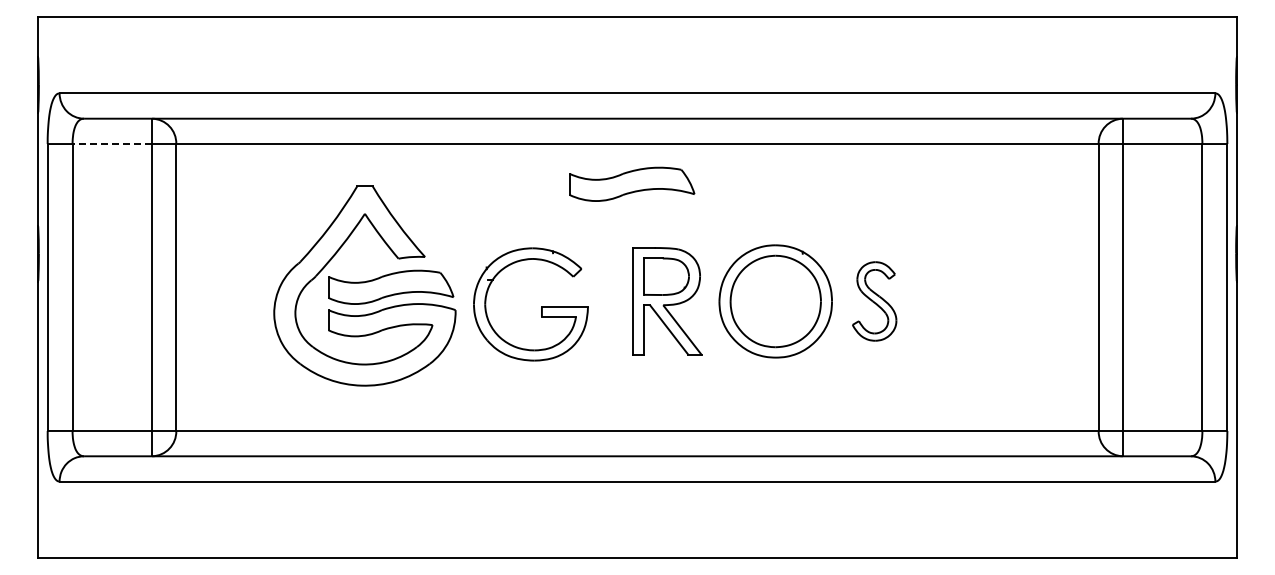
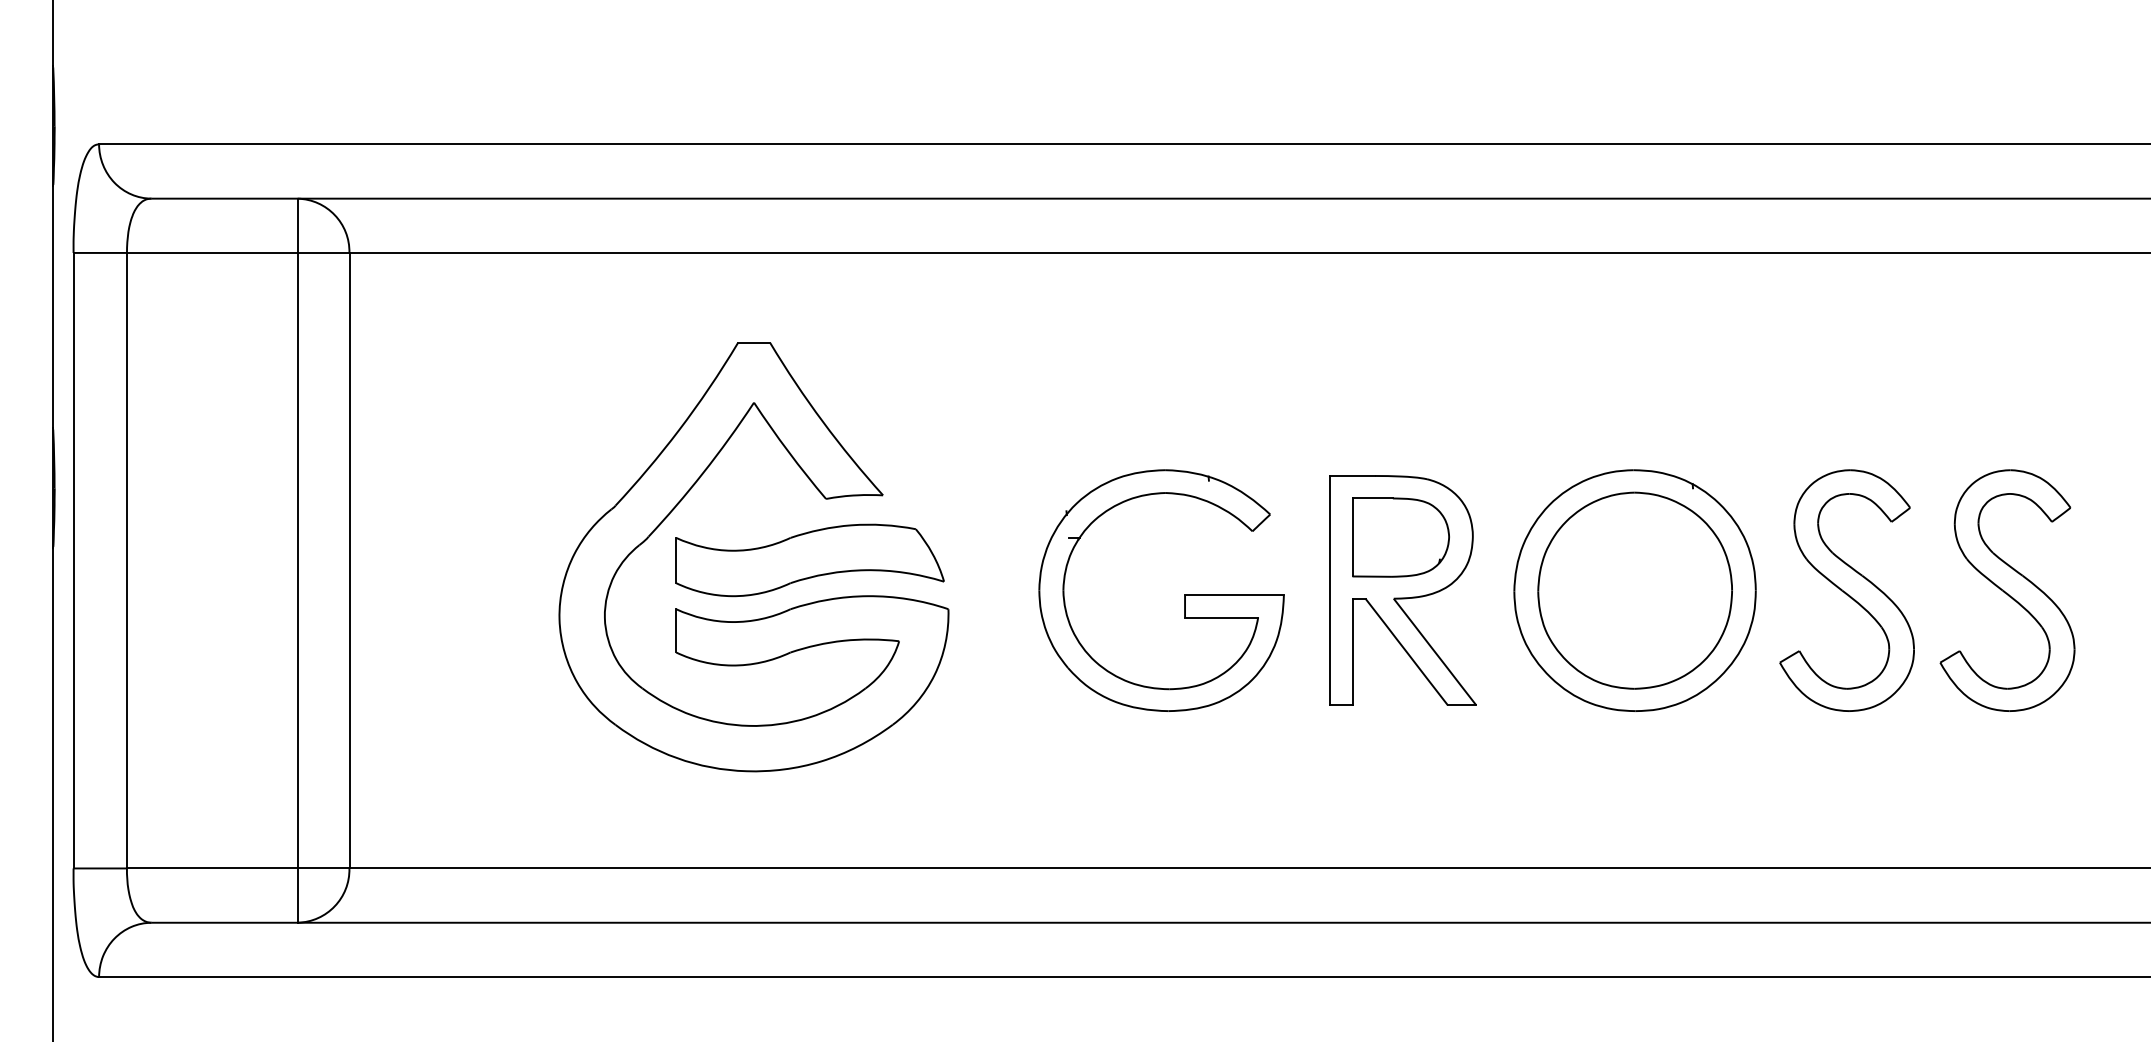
line: (112, 144) -> (212, 253), dashed -> solid
part: (632, 183) -> (1327, 337), removed
part: (874, 301) -> (1846, 590), size x1.43
part: (949, 301) -> (2007, 590), added
part: (541, 306) -> (1184, 595), moved

